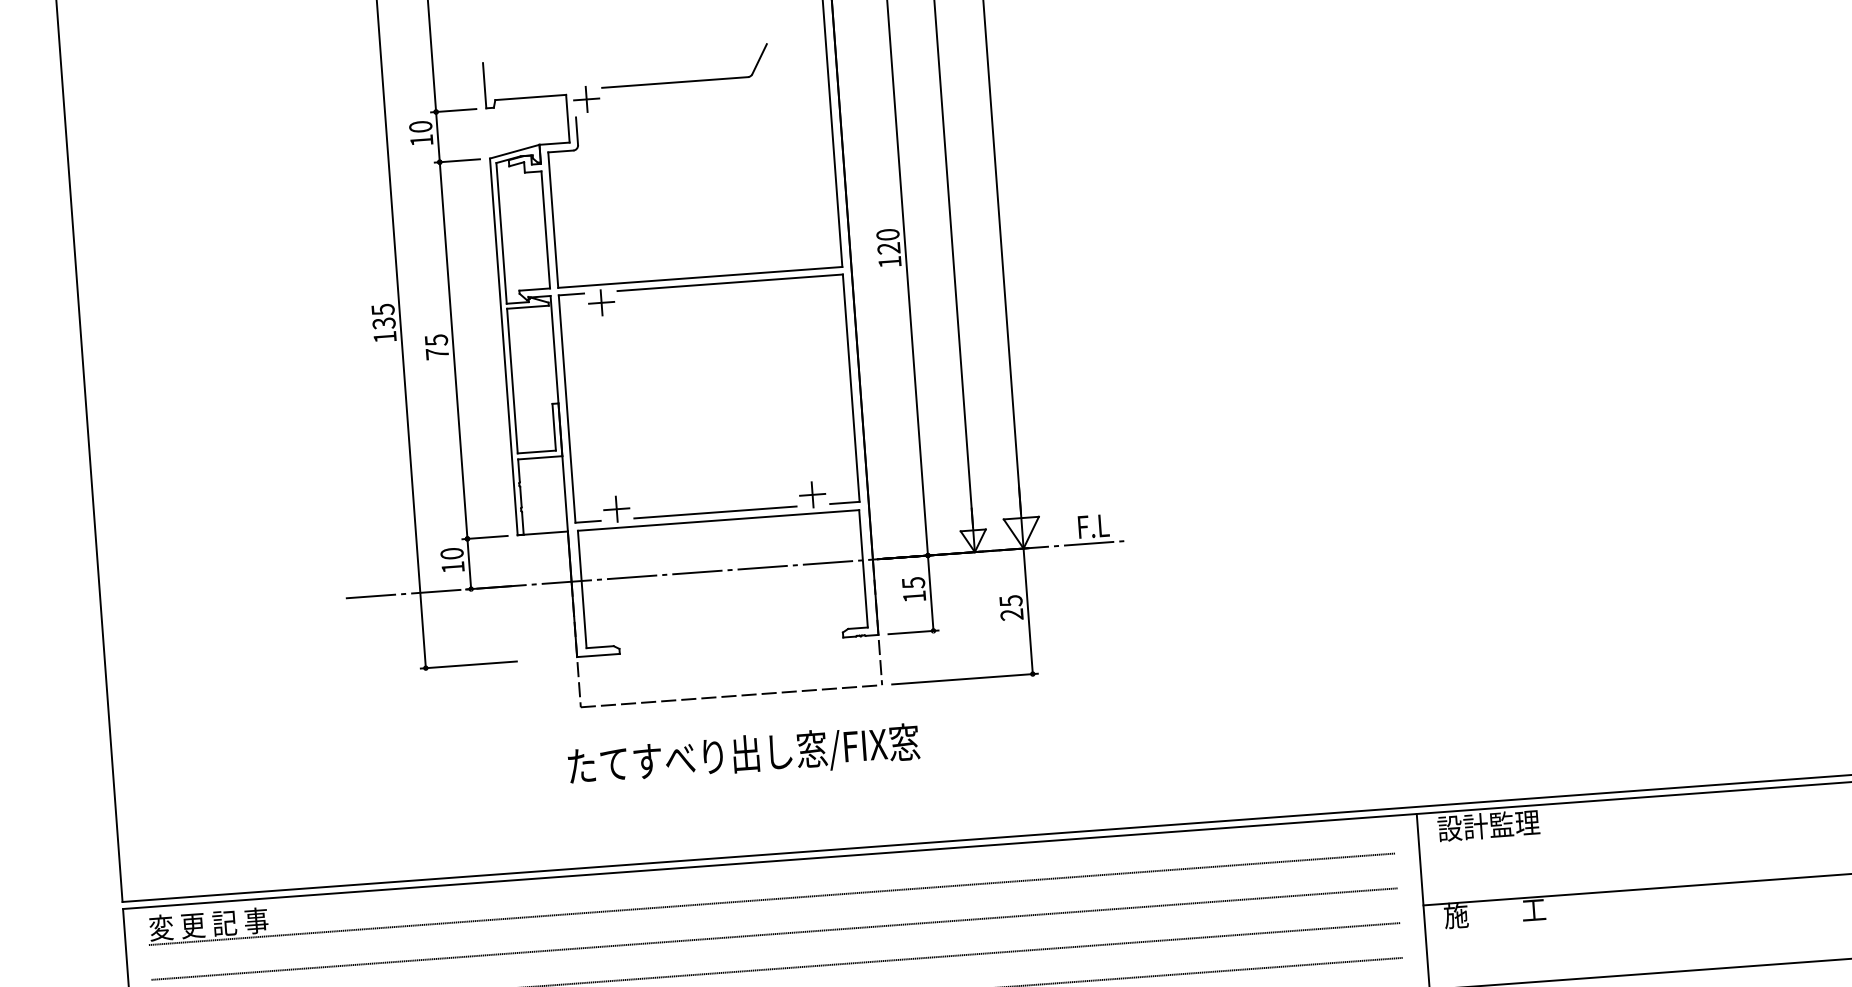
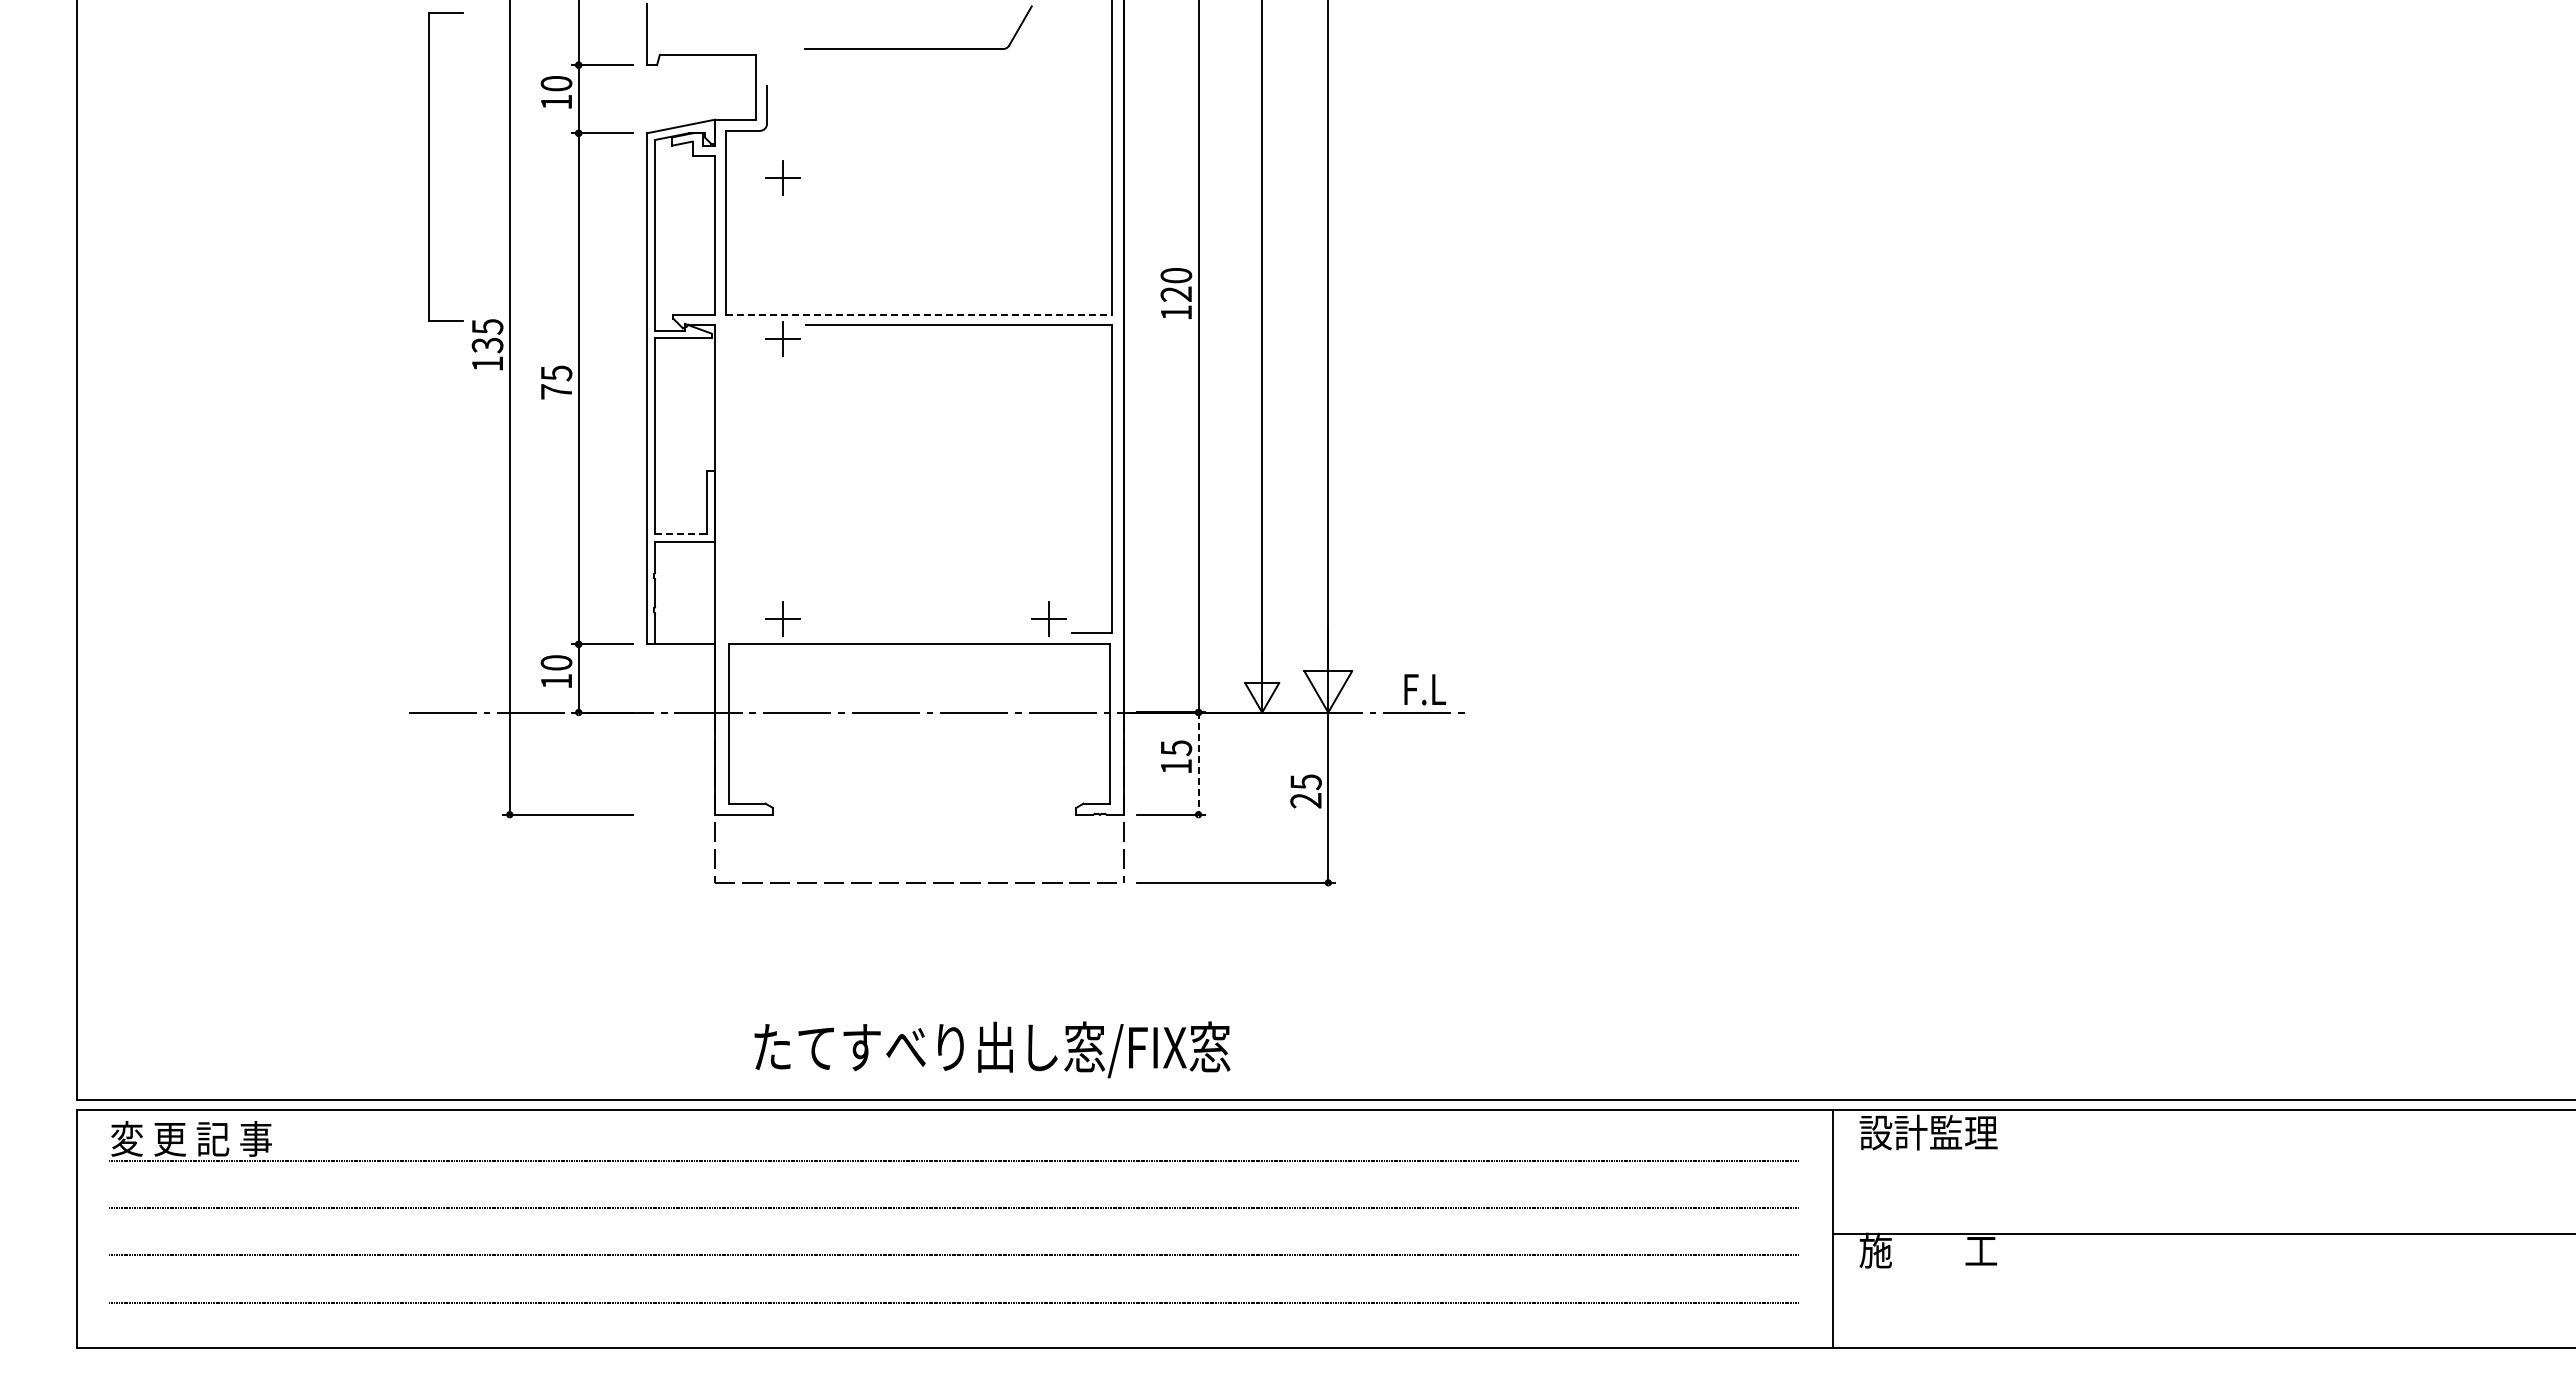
part: (586, 99) -> (782, 177), moved
line: (700, 277) -> (918, 314), solid -> dashed
part: (567, 408) -> (429, 166), moved
line: (536, 452) -> (680, 534), solid -> dashed
line: (715, 512) -> (915, 633), removed
line: (930, 593) -> (1198, 764), solid -> dashed
text: (744, 755) -> (992, 1049), moved

